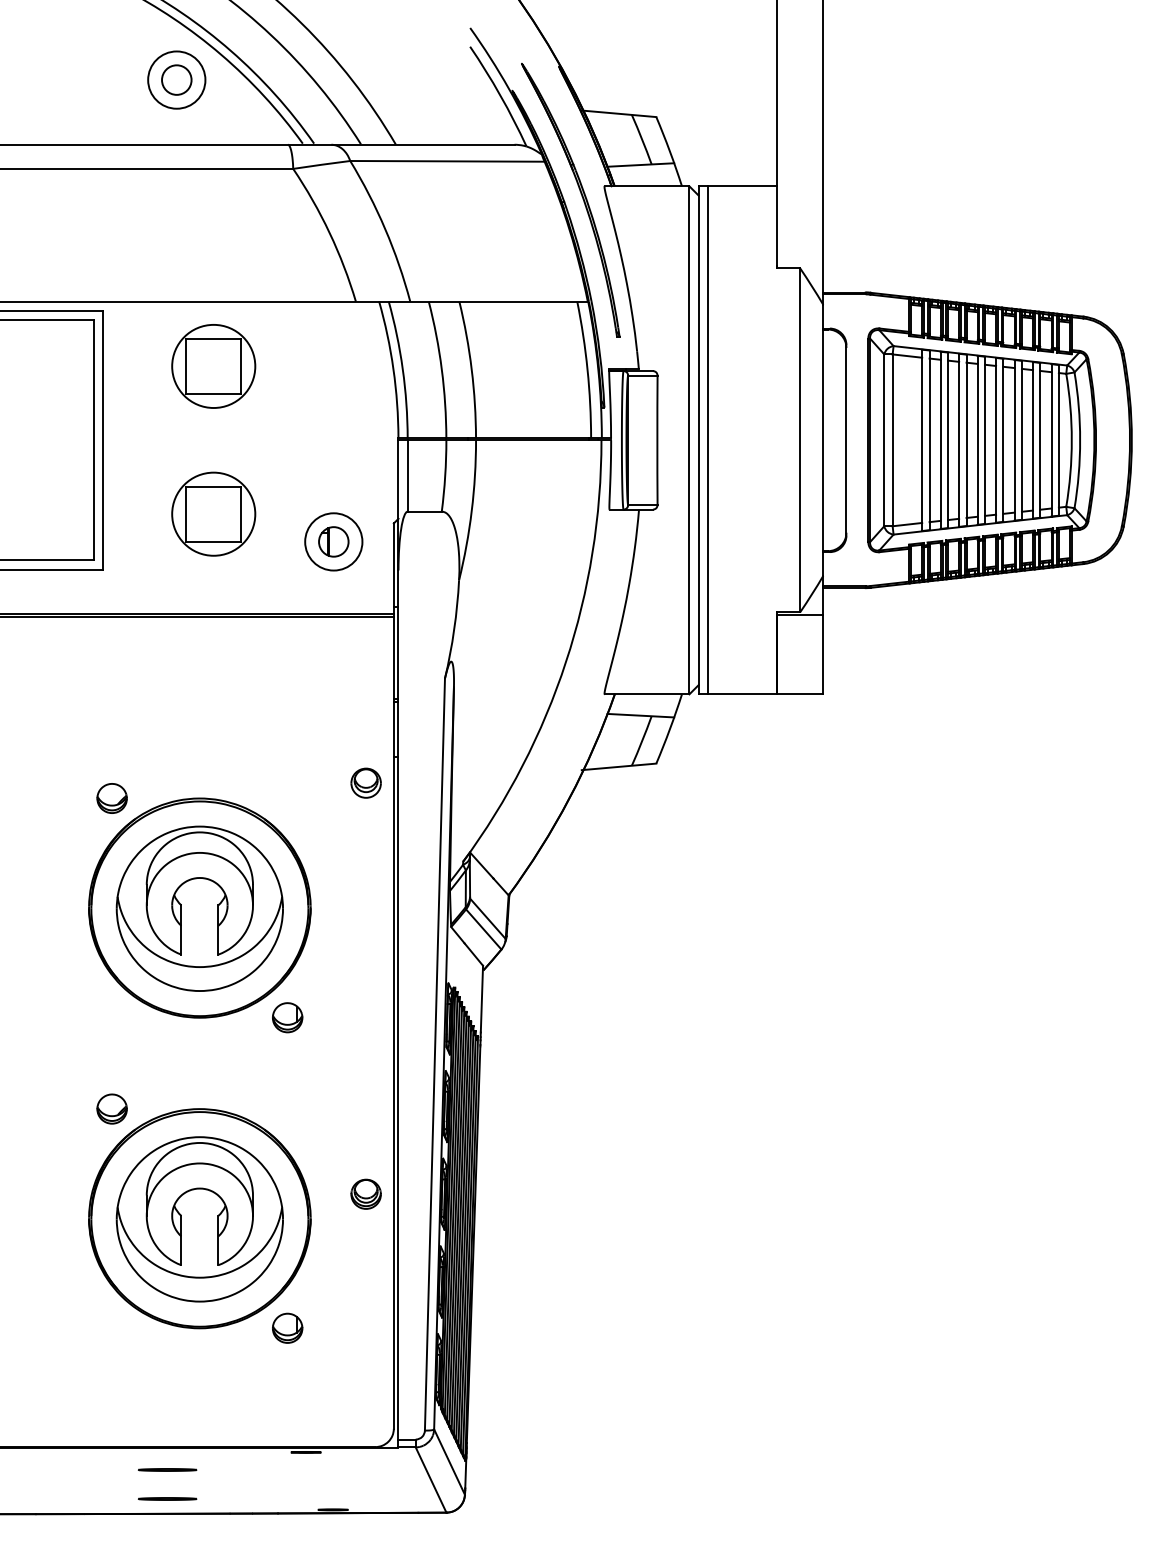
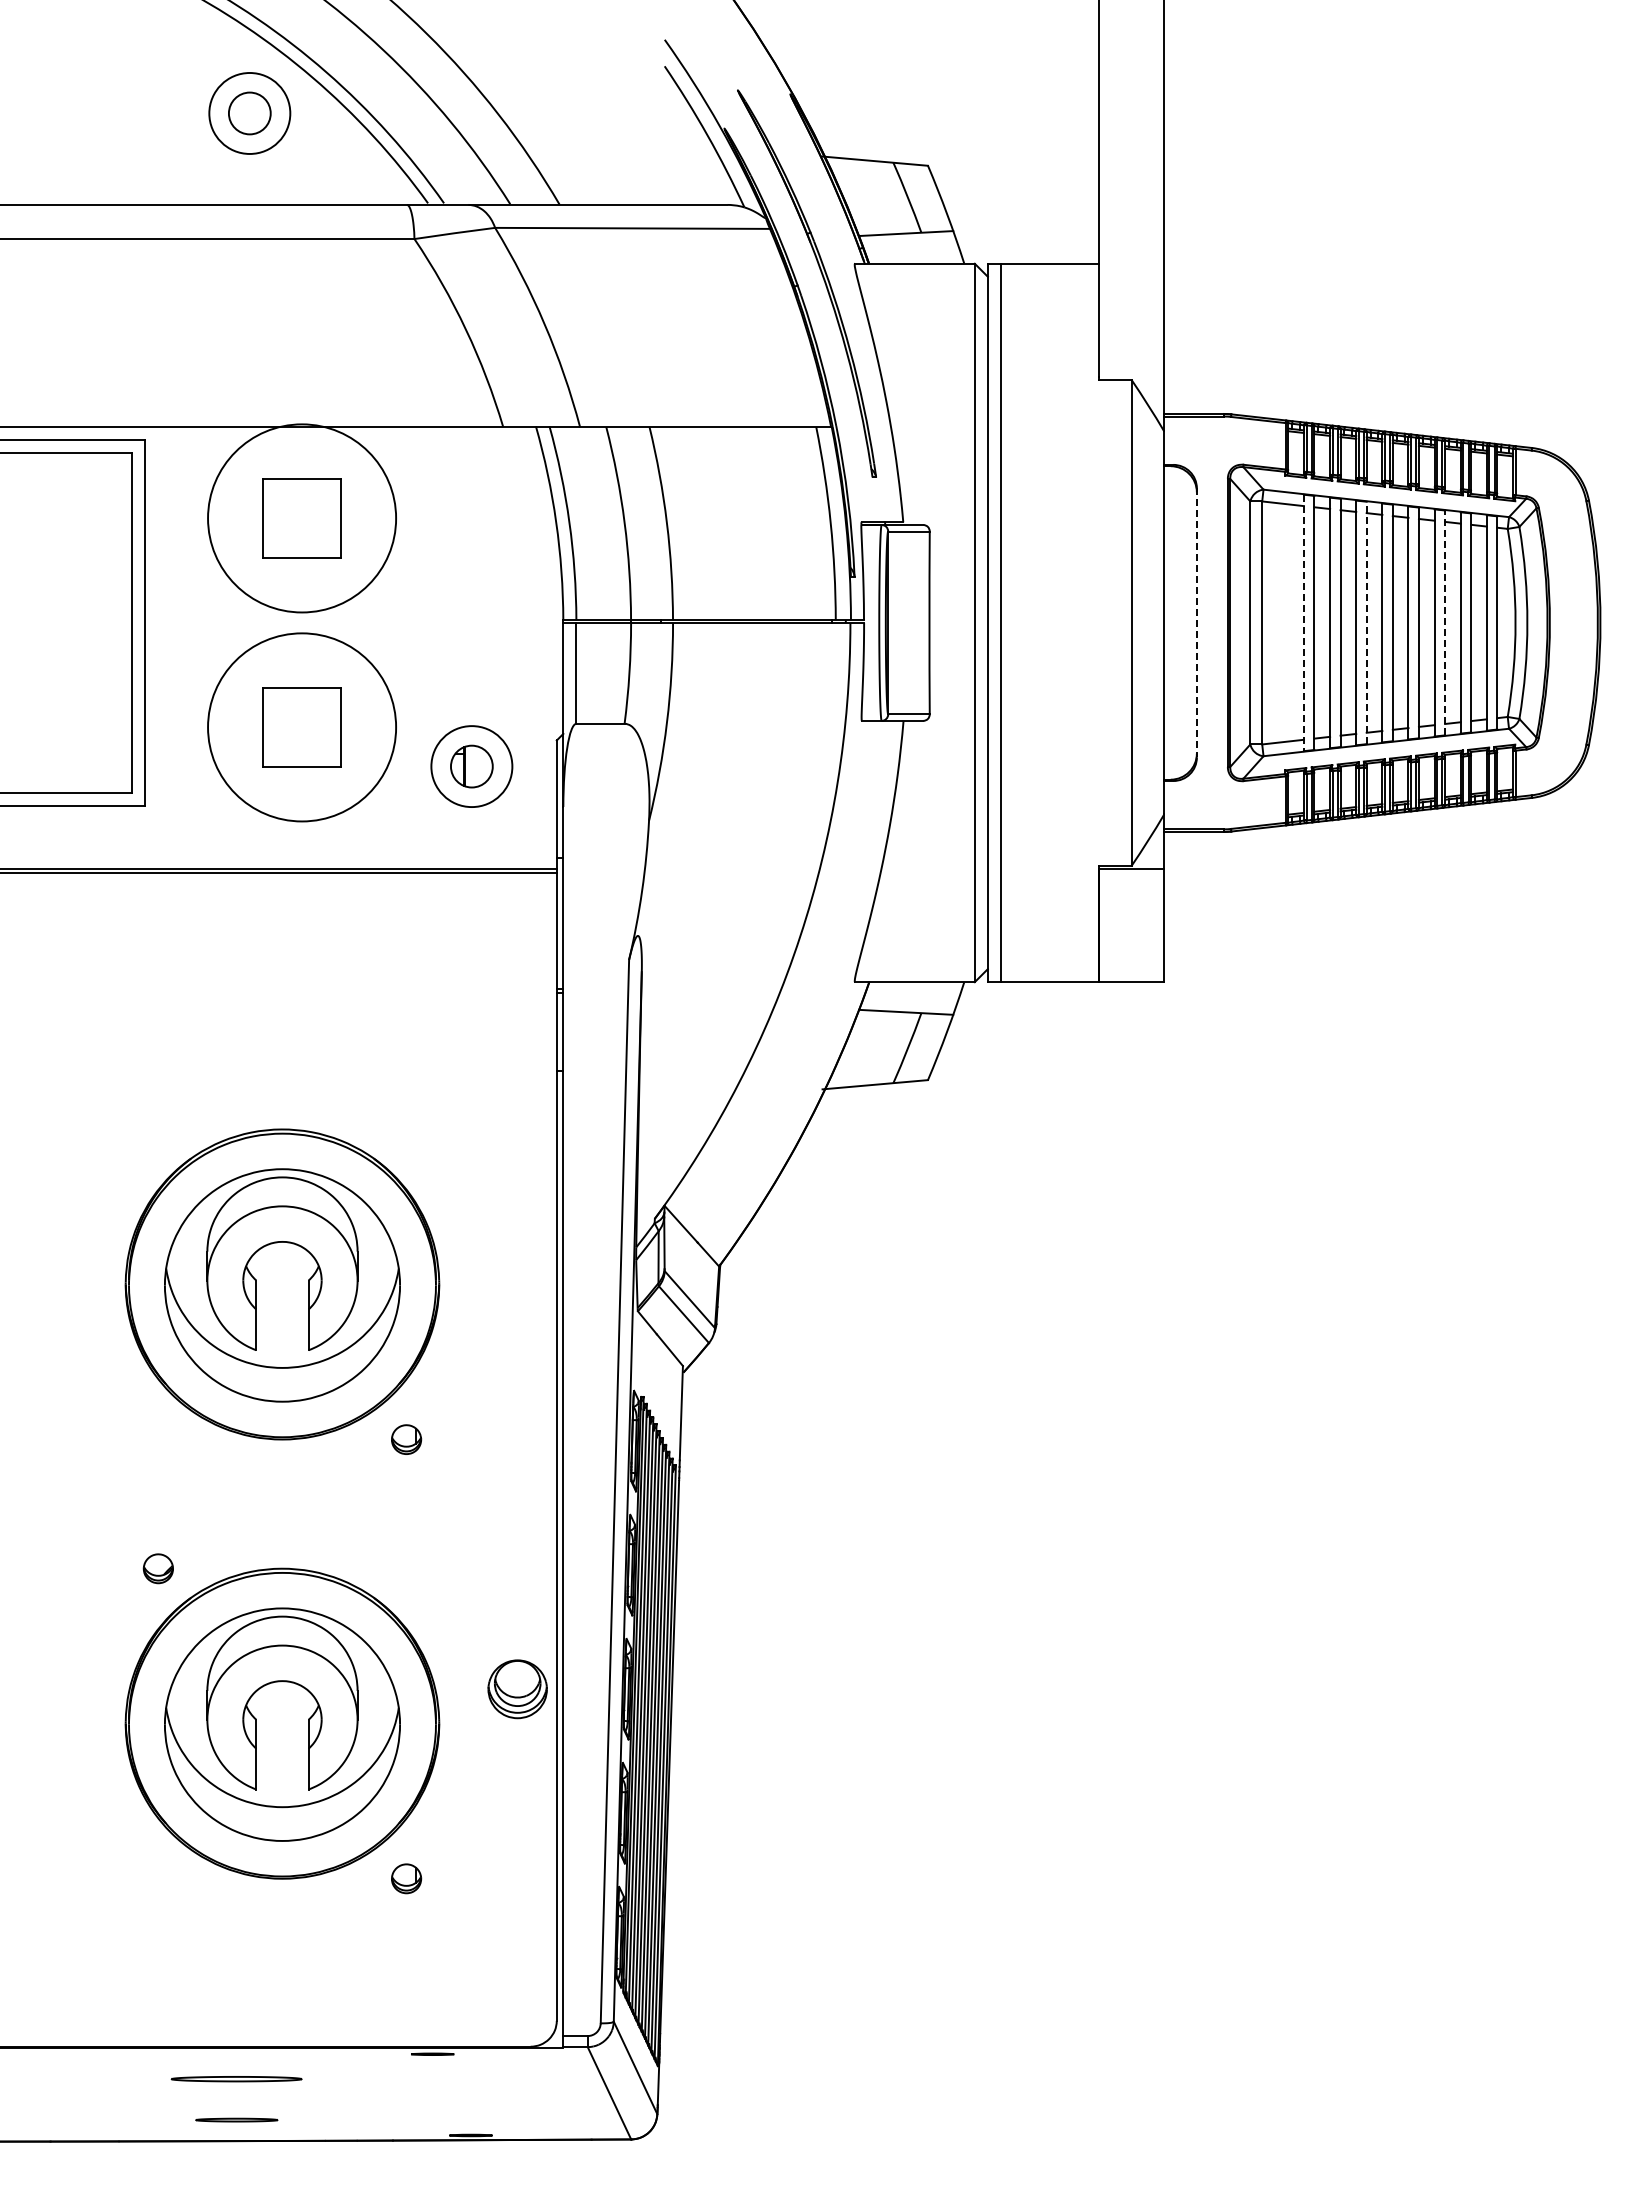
circle: (213, 366) -> (301, 518), size x1.6
line: (846, 440) -> (1196, 622), solid -> dashed
line: (921, 440) -> (1303, 623), solid -> dashed
line: (966, 440) -> (1366, 622), solid -> dashed
line: (1022, 440) -> (1445, 622), solid -> dashed
circle: (213, 514) -> (301, 727), size x1.6
part: (366, 782) -> (517, 1107), removed
part: (112, 797) -> (158, 1128), removed
part: (287, 1017) -> (406, 1439), size x0.7
part: (112, 1108) -> (158, 1568), size x0.7
part: (366, 1193) -> (517, 1688), size x1.4
part: (287, 1328) -> (406, 1878), size x0.7
part: (167, 1469) -> (236, 2078), size x1.6

